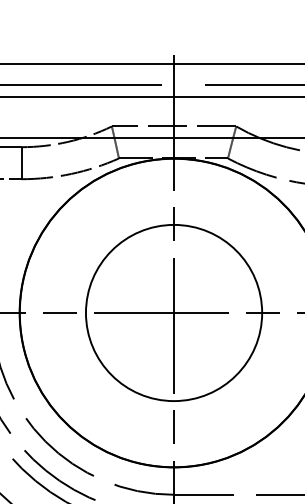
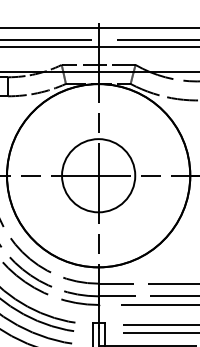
circle: (173, 312) -> (98, 175), size x0.7

